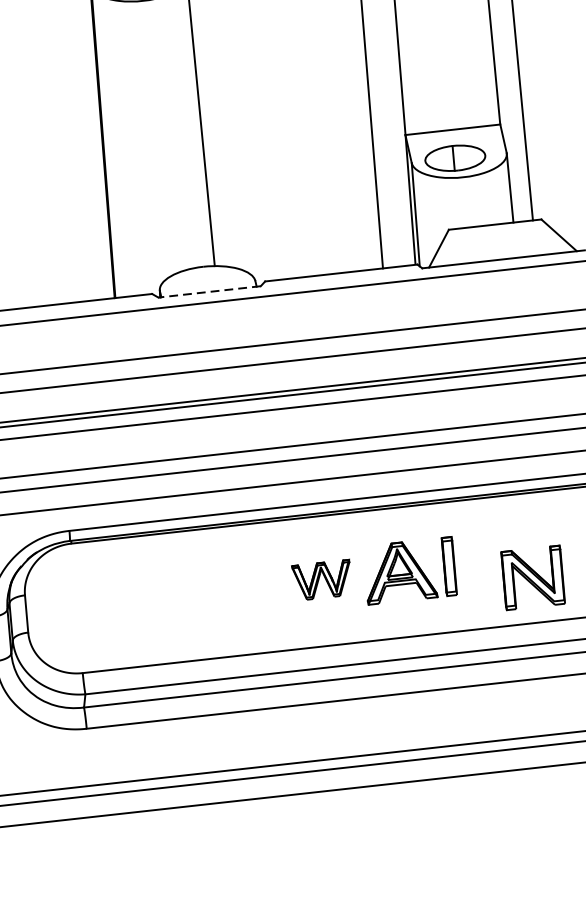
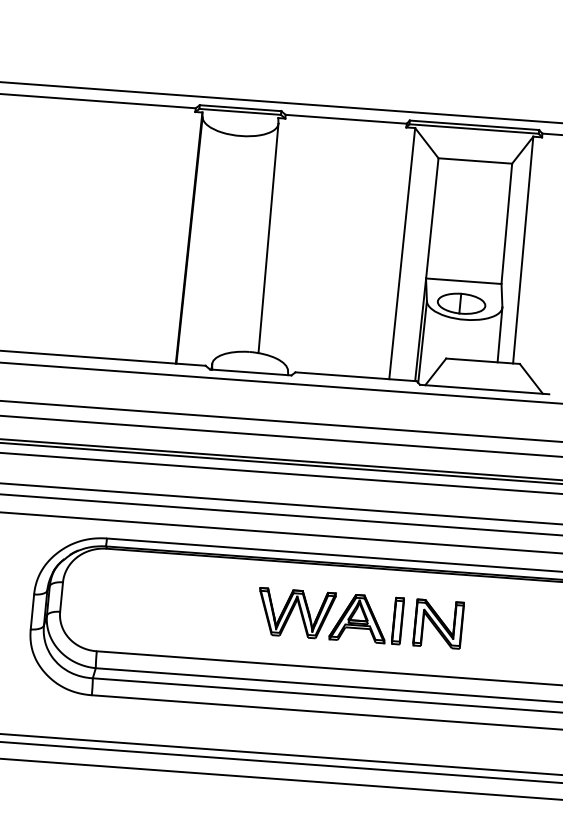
line: (209, 292) -> (250, 372), dashed -> solid
part: (532, 577) -> (438, 623), moved
part: (323, 580) -> (297, 613), size x1.67

